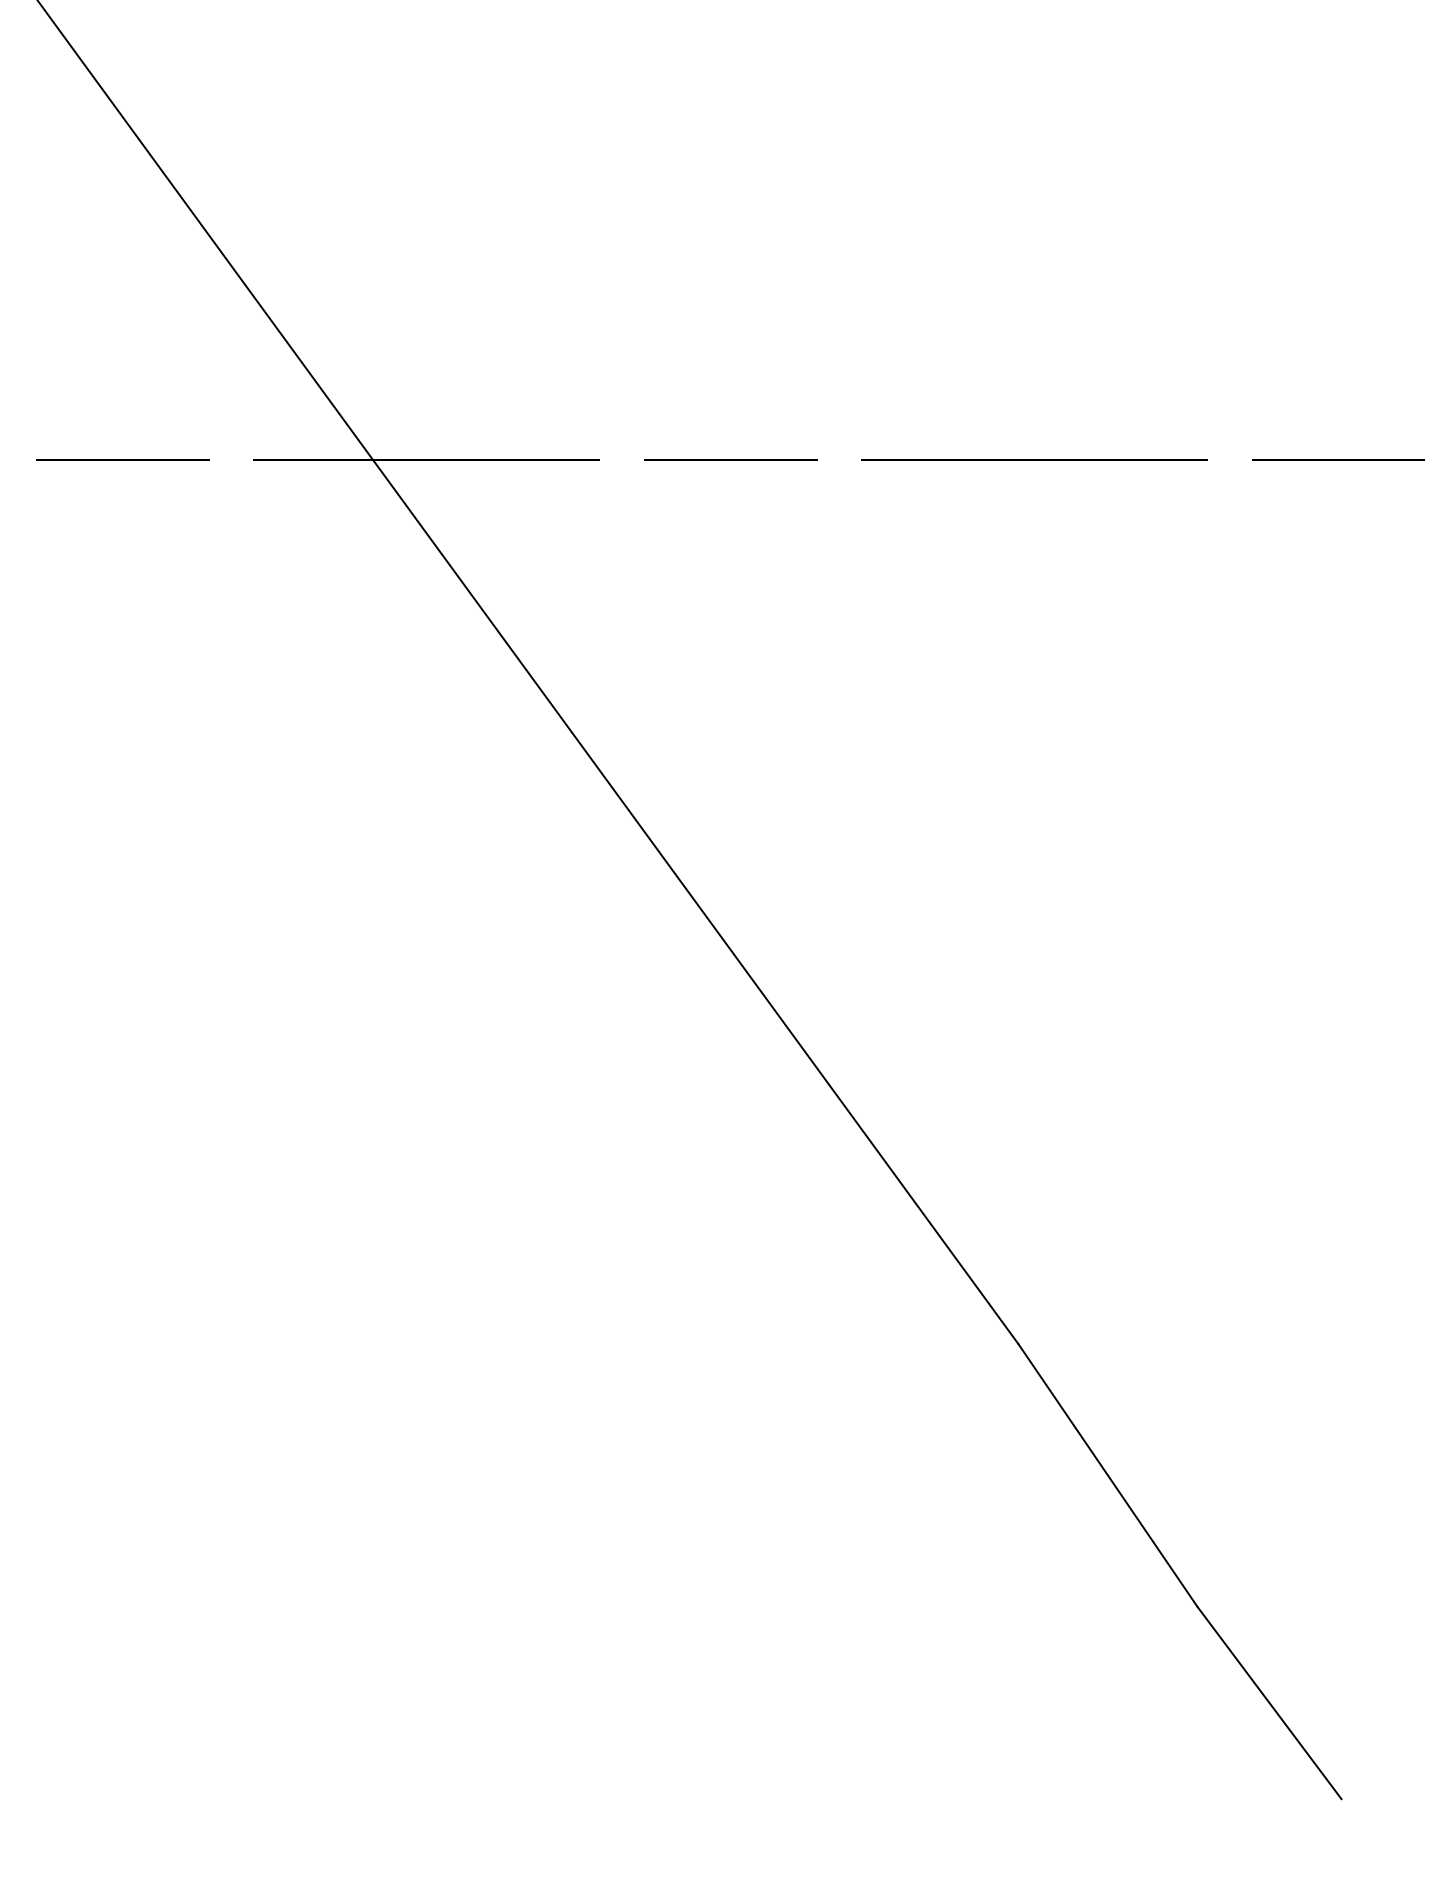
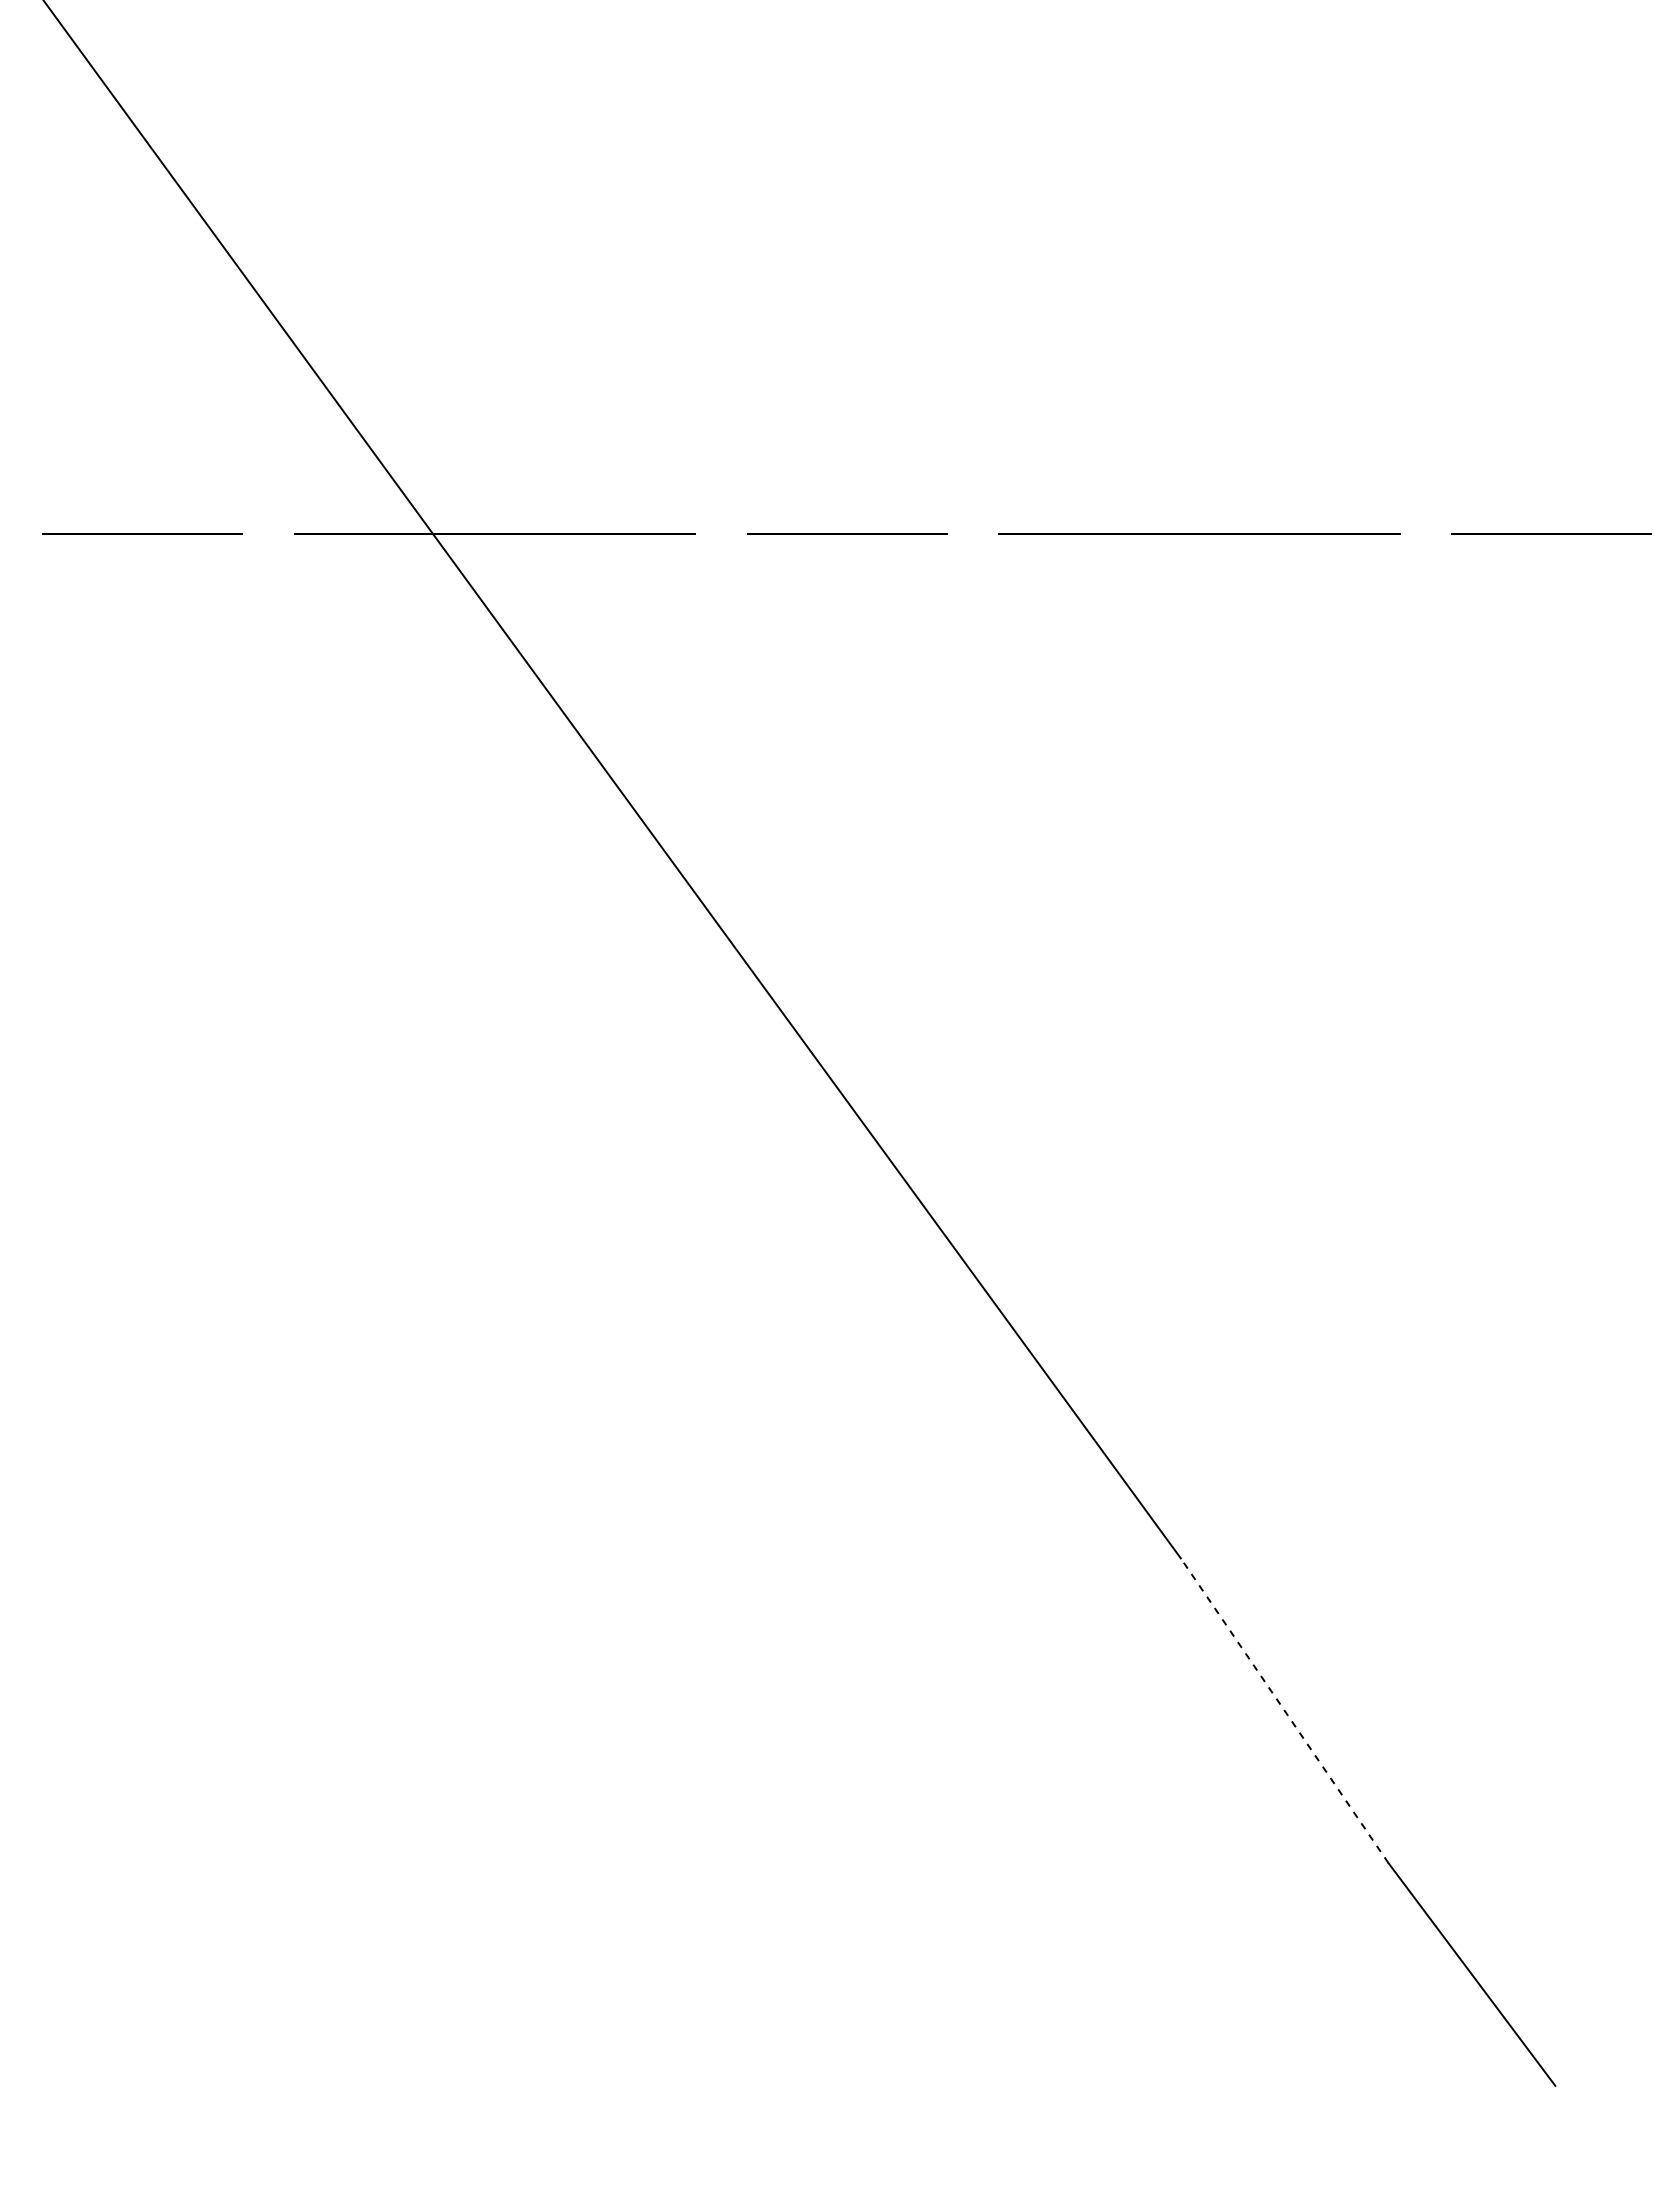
line: (1107, 1475) -> (1284, 1710), solid -> dashed

